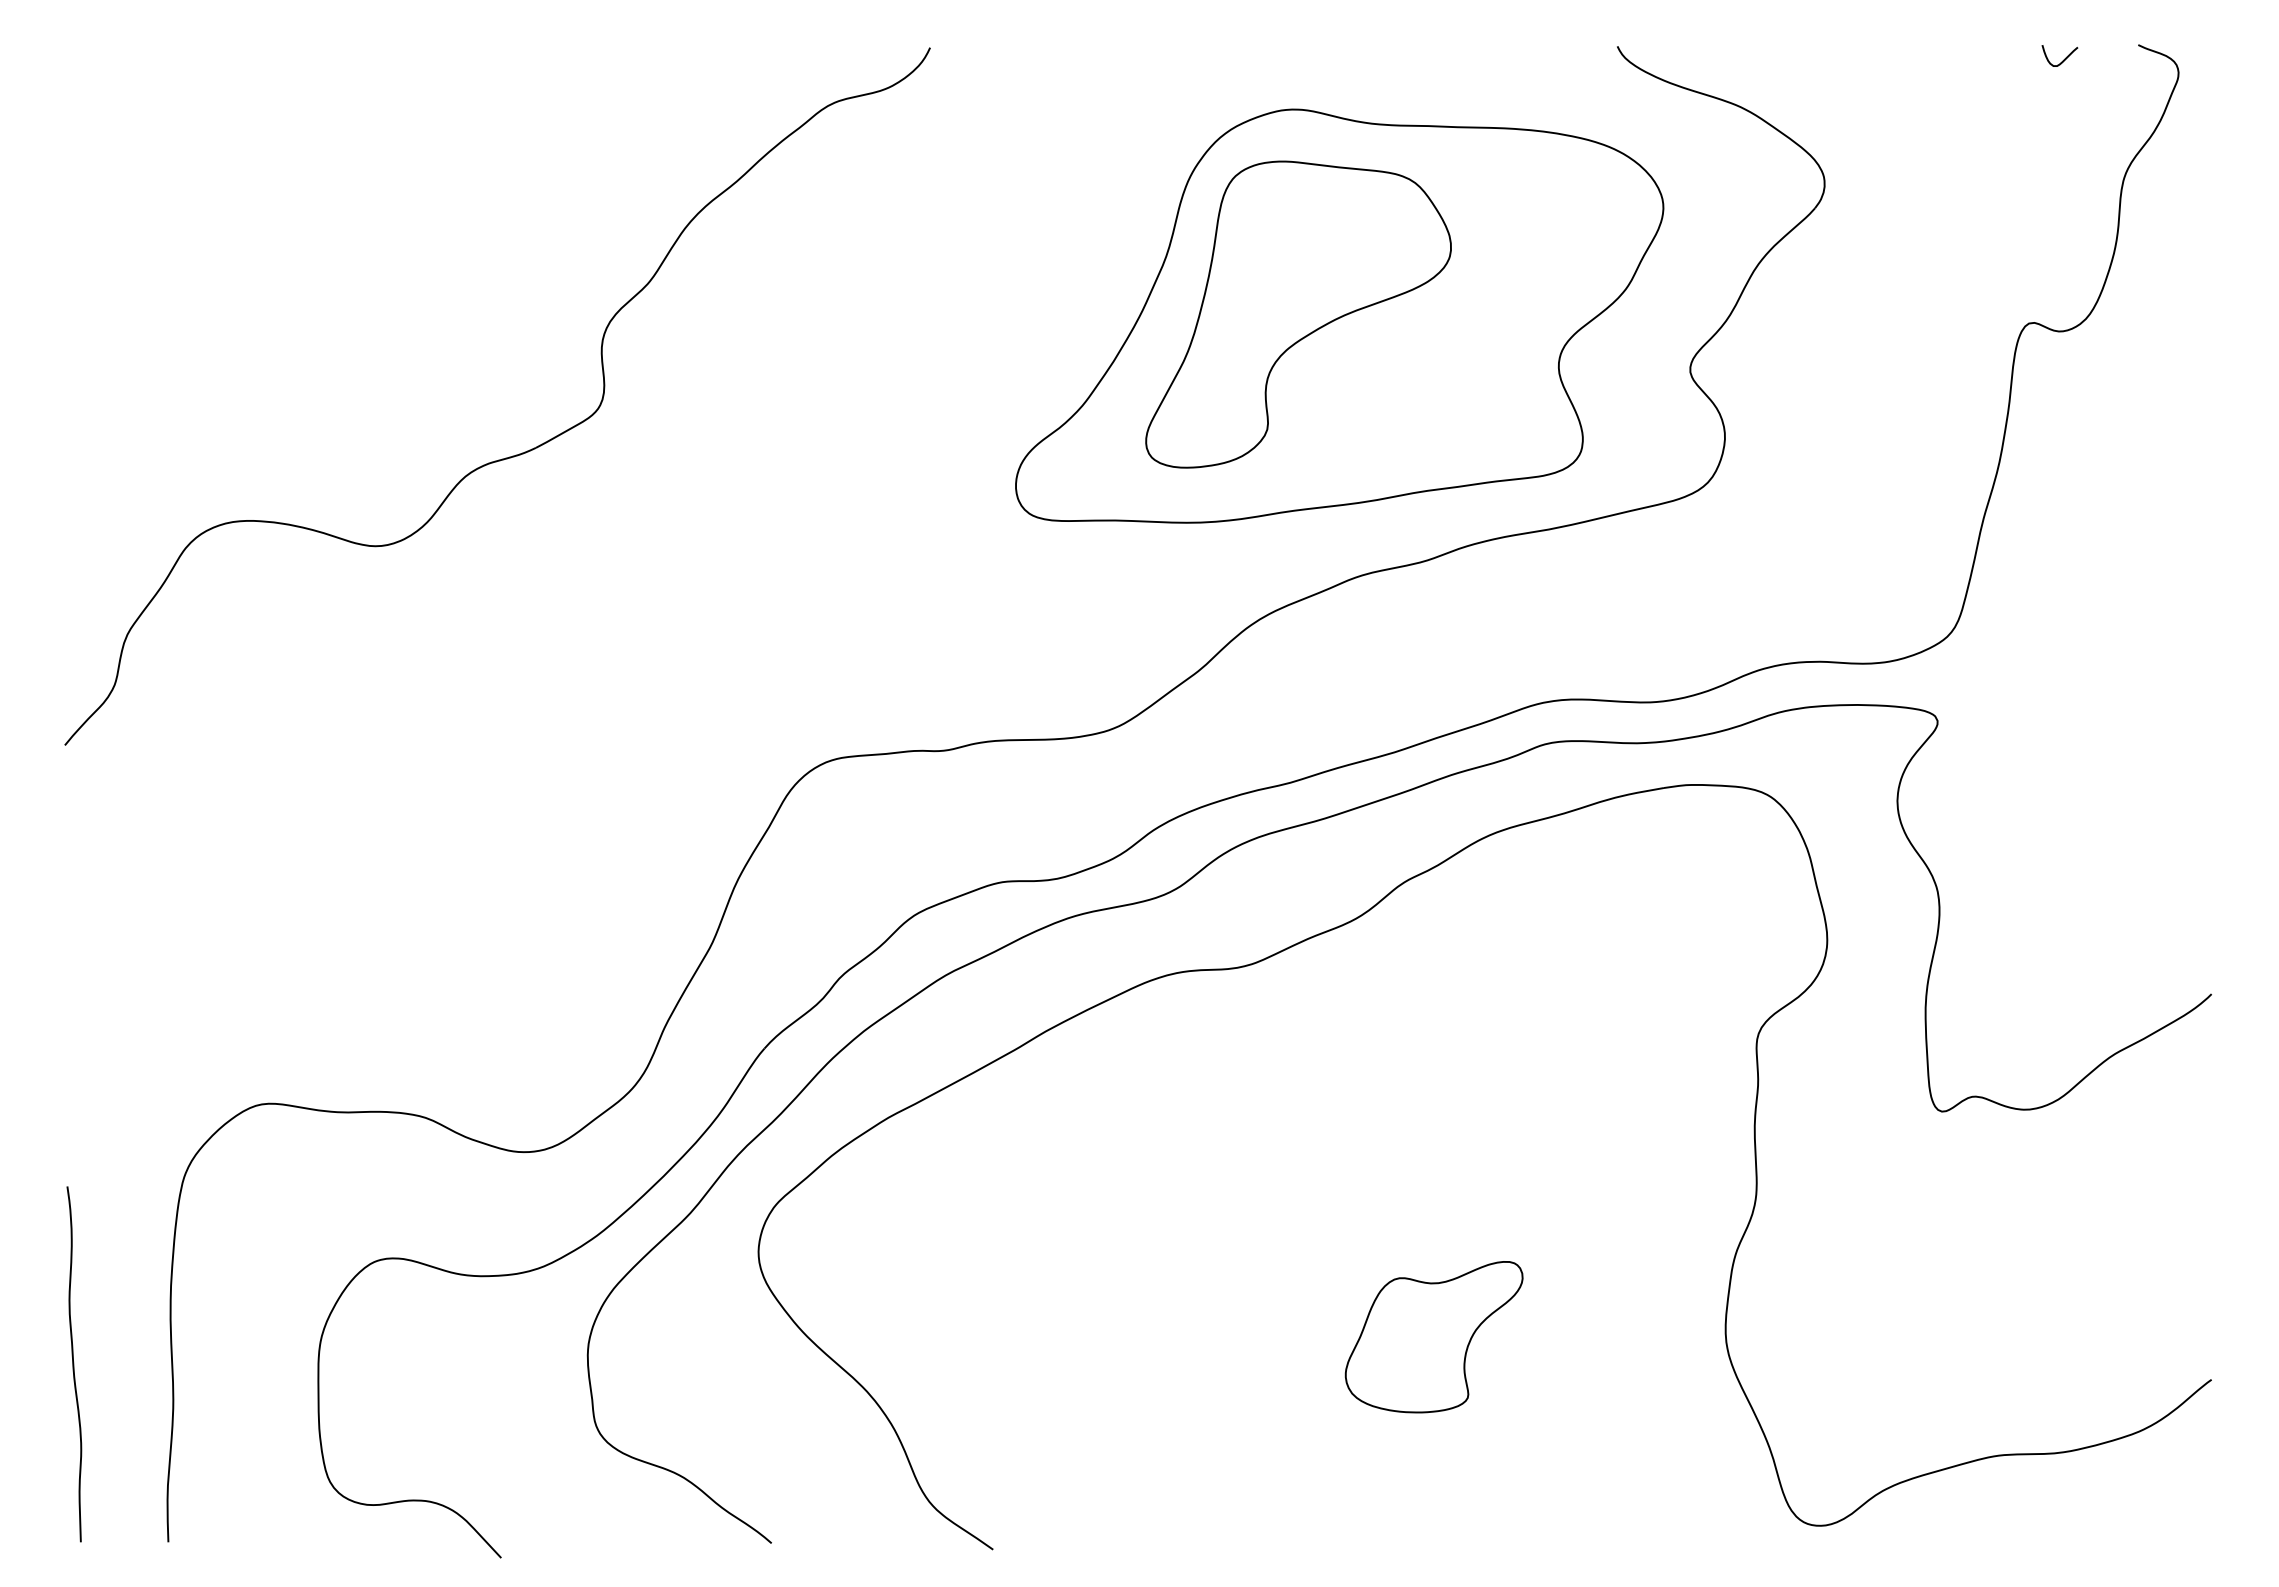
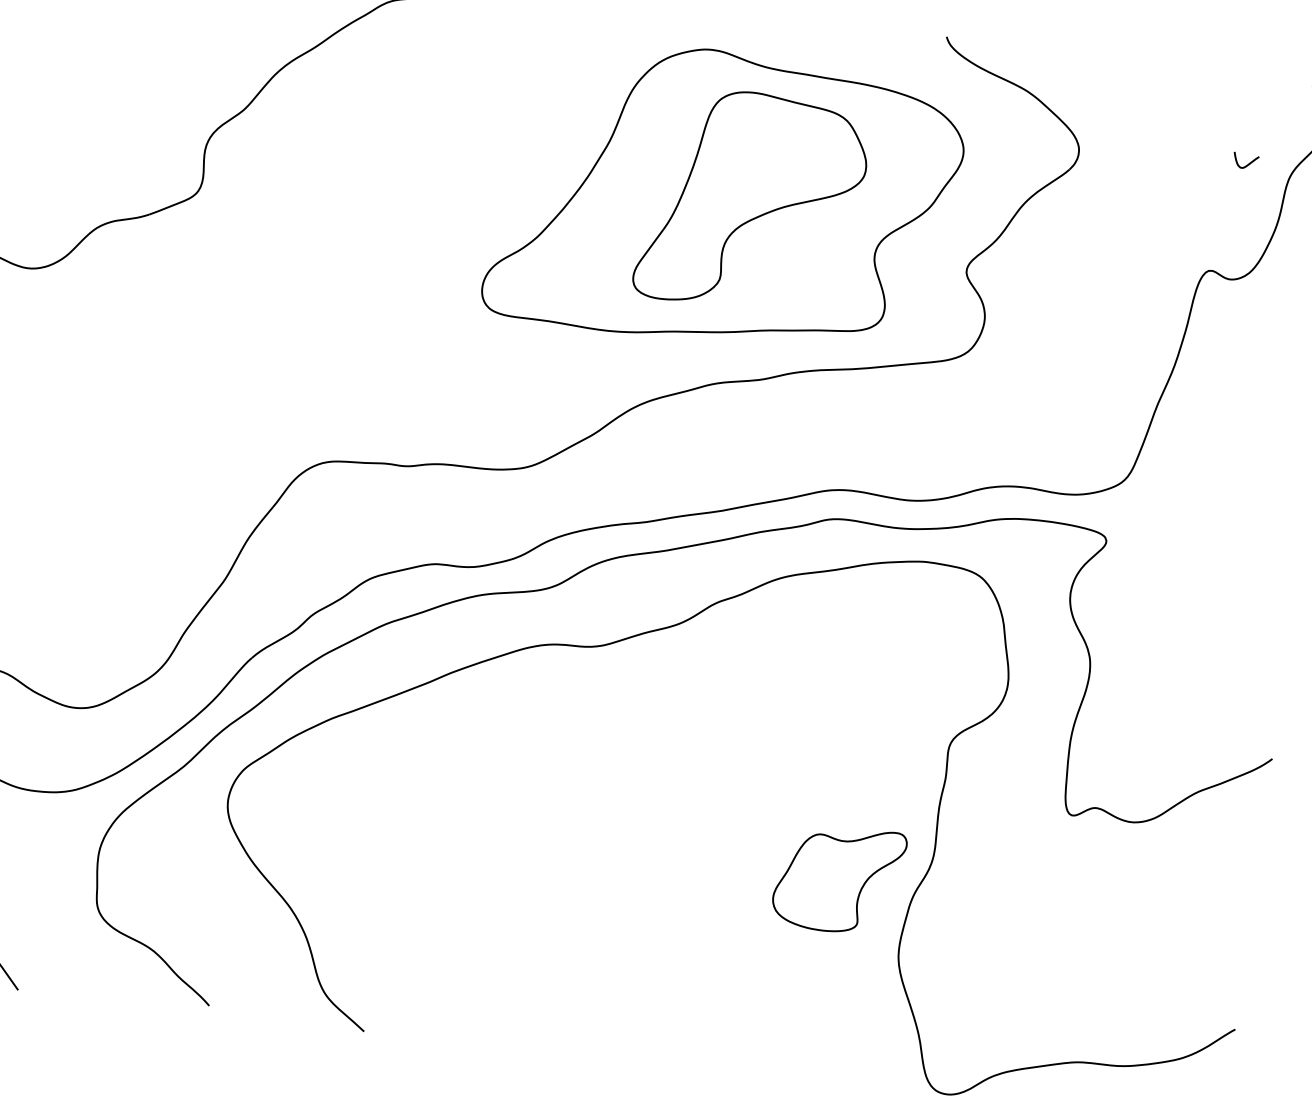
curve: (2063, 59) -> (1248, 163), moved
part: (1298, 314) -> (752, 201), moved
part: (1433, 1337) -> (838, 879), moved

